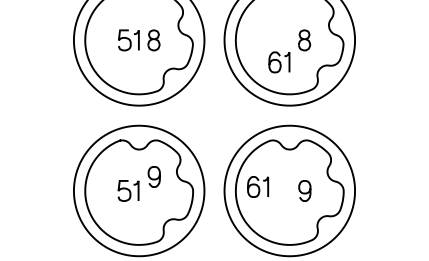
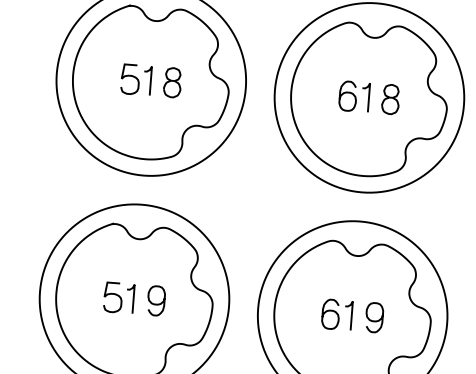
part: (279, 62) -> (354, 96), moved
curve: (153, 178) -> (155, 303), moved
part: (258, 186) -> (337, 314), moved

